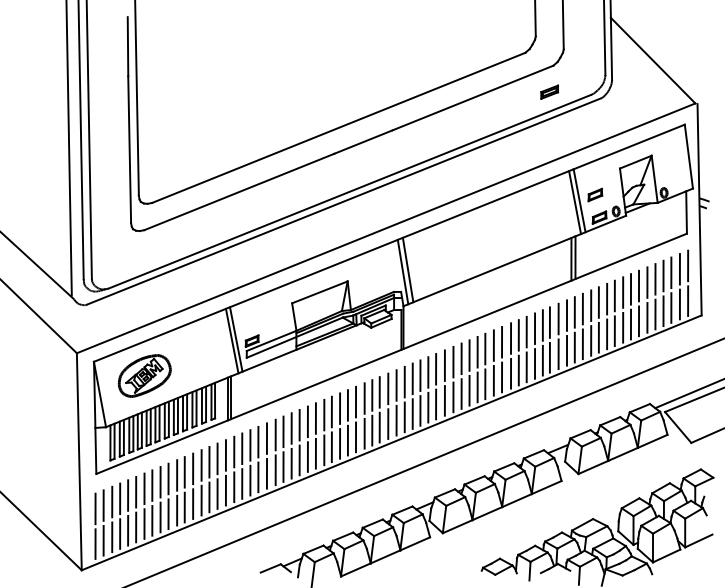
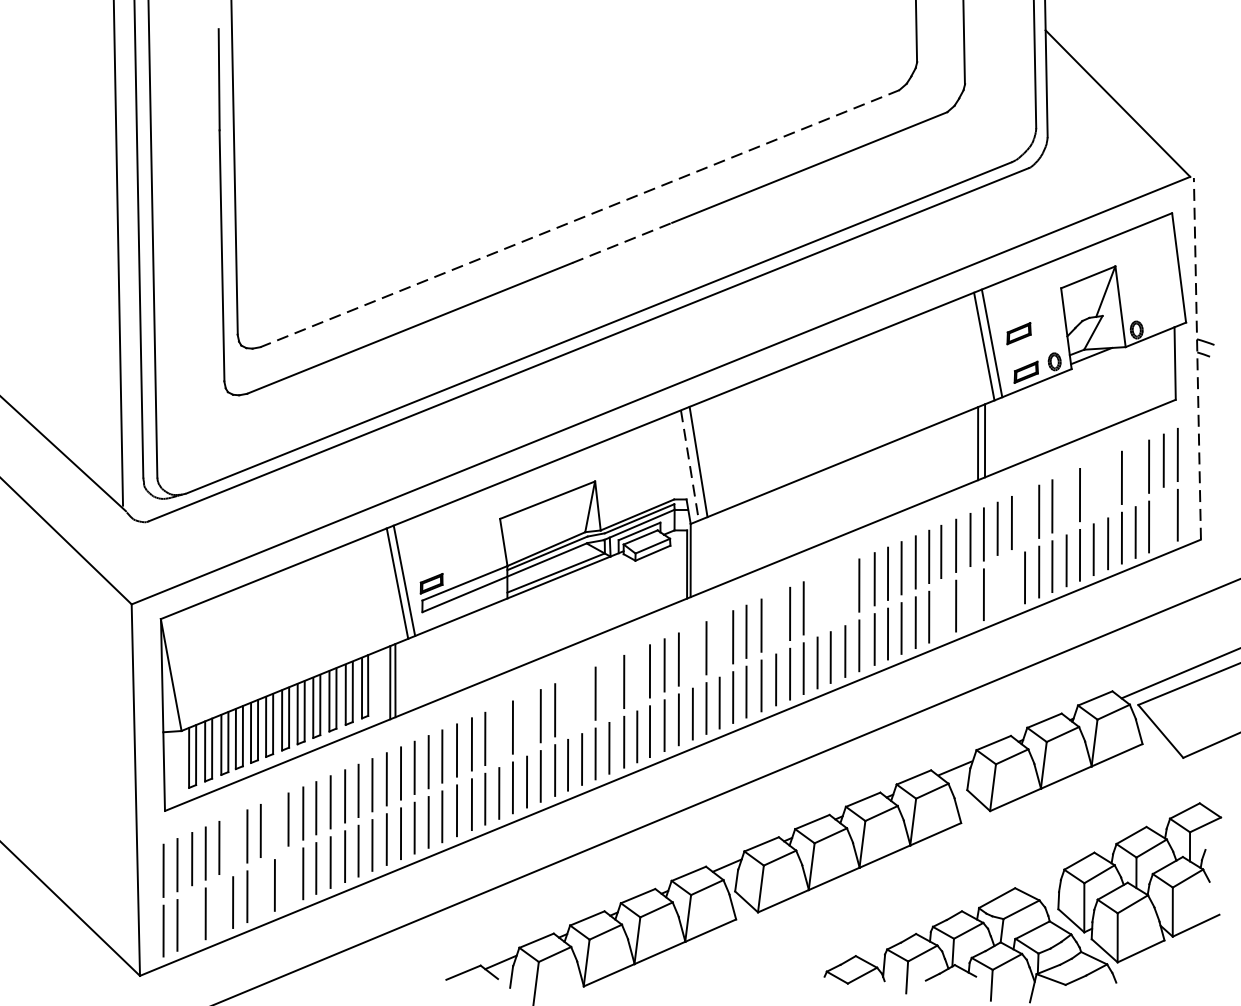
part: (549, 91) -> (940, 156), removed
line: (338, 128) -> (579, 219), solid -> dashed
line: (363, 141) -> (622, 241), solid -> dashed
line: (699, 209) -> (1197, 358), solid -> dashed
line: (403, 272) -> (690, 466), solid -> dashed
line: (663, 275) -> (1135, 471), removed
line: (647, 282) -> (1108, 483), removed
line: (638, 285) -> (1092, 488), removed
line: (623, 292) -> (1067, 500), removed
line: (598, 302) -> (1024, 517), removed
line: (679, 304) -> (1163, 520), removed
line: (591, 340) -> (1012, 582), removed
line: (582, 344) -> (997, 589), removed
line: (493, 345) -> (844, 591), removed
line: (485, 348) -> (831, 596), removed
line: (566, 350) -> (969, 599), removed
line: (477, 351) -> (817, 601), removed
line: (549, 357) -> (940, 611), removed
line: (453, 361) -> (776, 618), removed
part: (144, 375) -> (247, 642), removed
line: (420, 375) -> (719, 642), removed
line: (404, 381) -> (692, 652), removed
line: (372, 395) -> (637, 676), removed
line: (355, 401) -> (608, 686), removed
line: (340, 408) -> (582, 698), removed
line: (331, 411) -> (567, 704), removed
line: (307, 421) -> (526, 721), removed
line: (291, 428) -> (498, 733), removed
line: (160, 482) -> (274, 825), removed
line: (136, 492) -> (233, 842), removed
line: (168, 514) -> (288, 880), removed
line: (152, 520) -> (261, 890), removed
line: (128, 530) -> (220, 907), removed
line: (112, 537) -> (192, 919), removed

